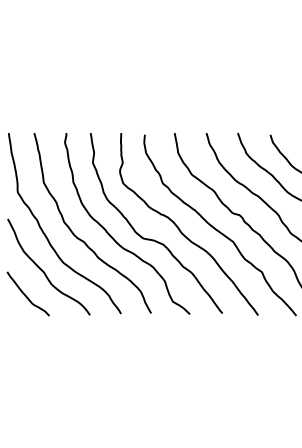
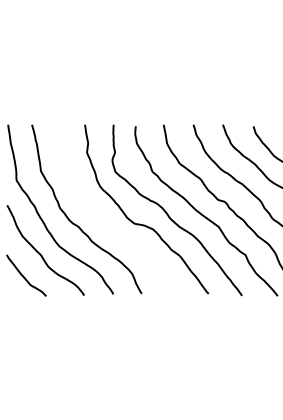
curve: (113, 237) -> (106, 222), removed

